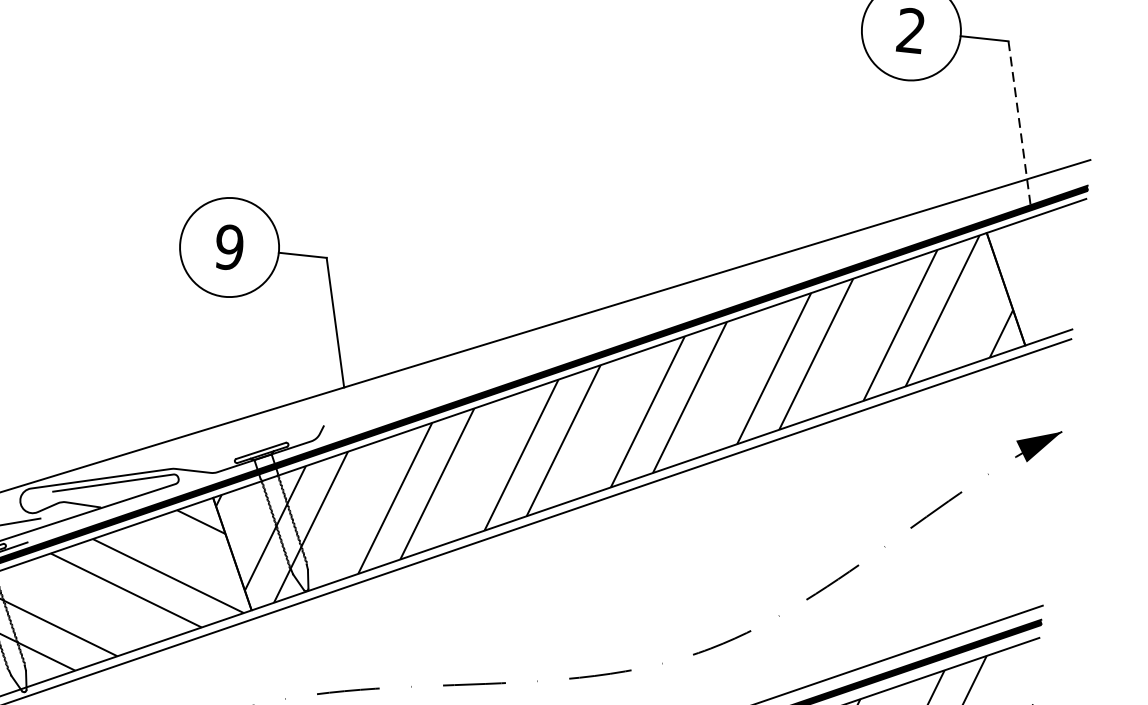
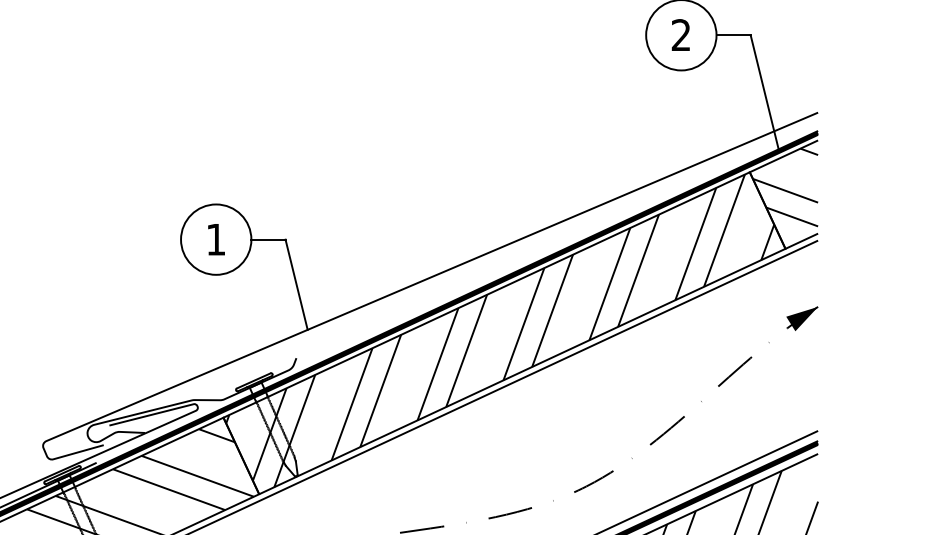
line: (1019, 124) -> (764, 93), dashed -> solid
text: (228, 247) -> (215, 239), 9 -> 1
hatch: (1034, 259) -> (785, 187), added

